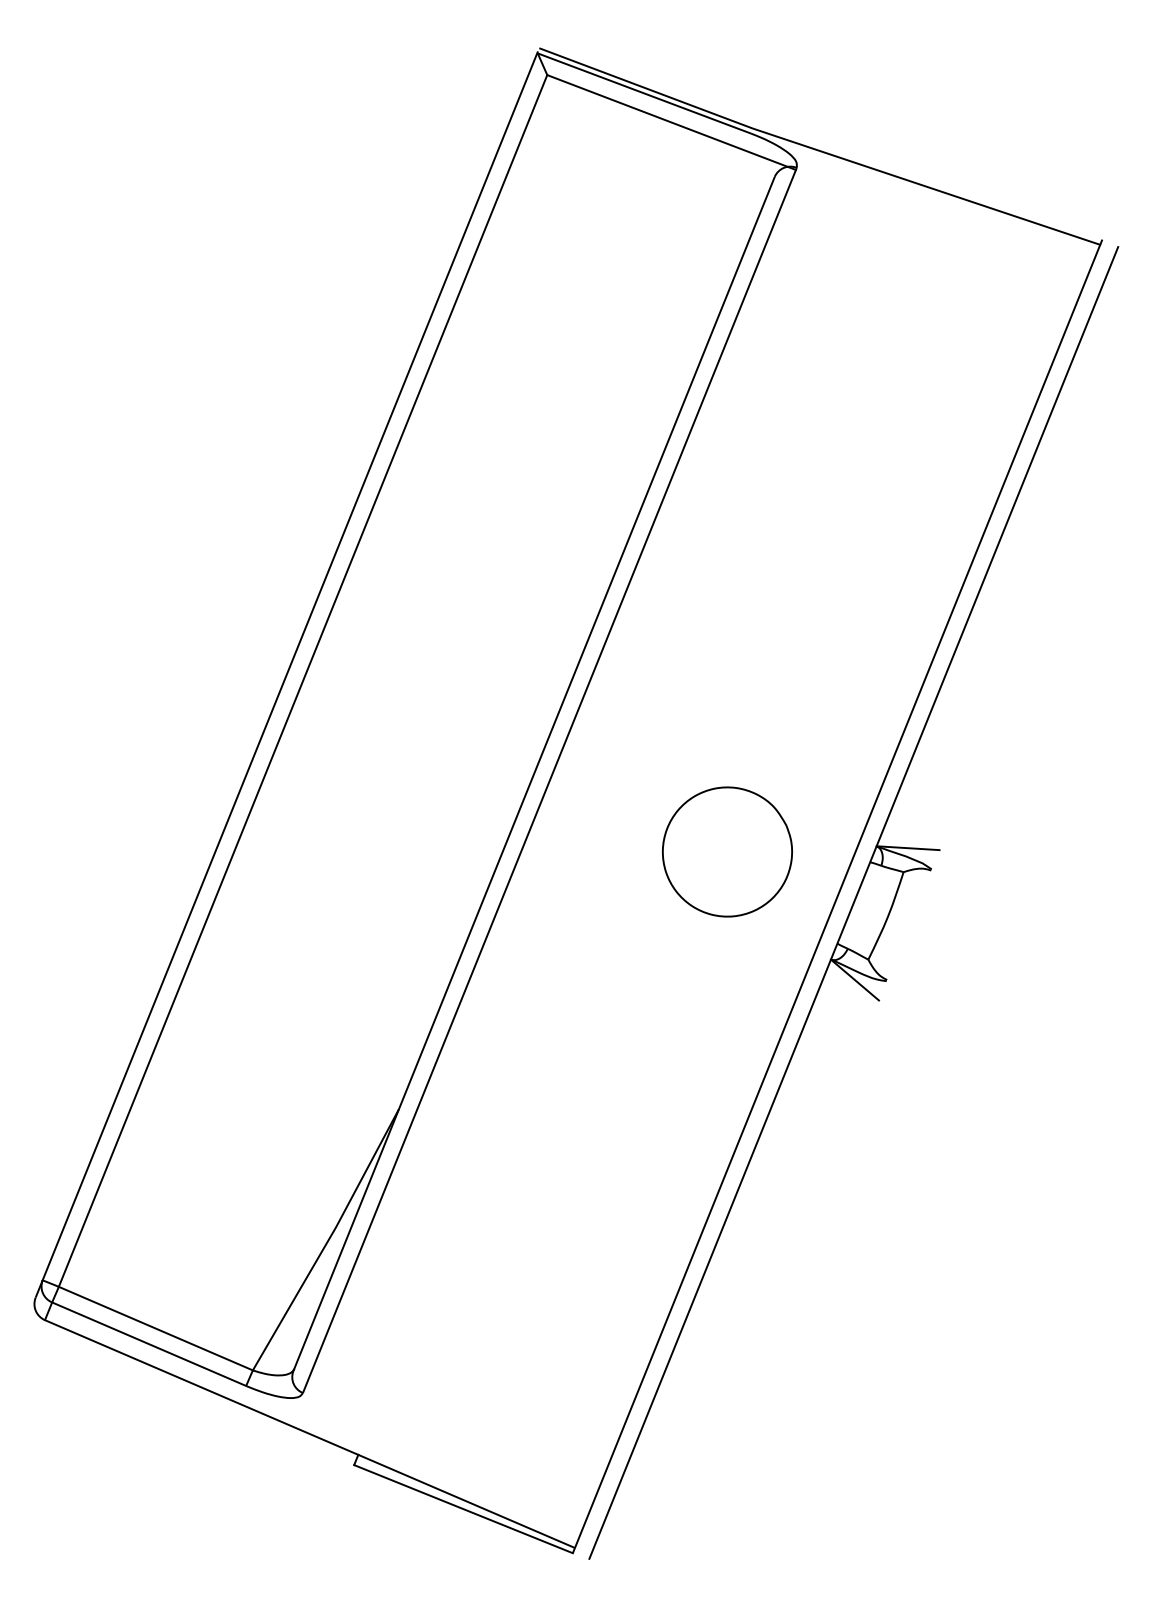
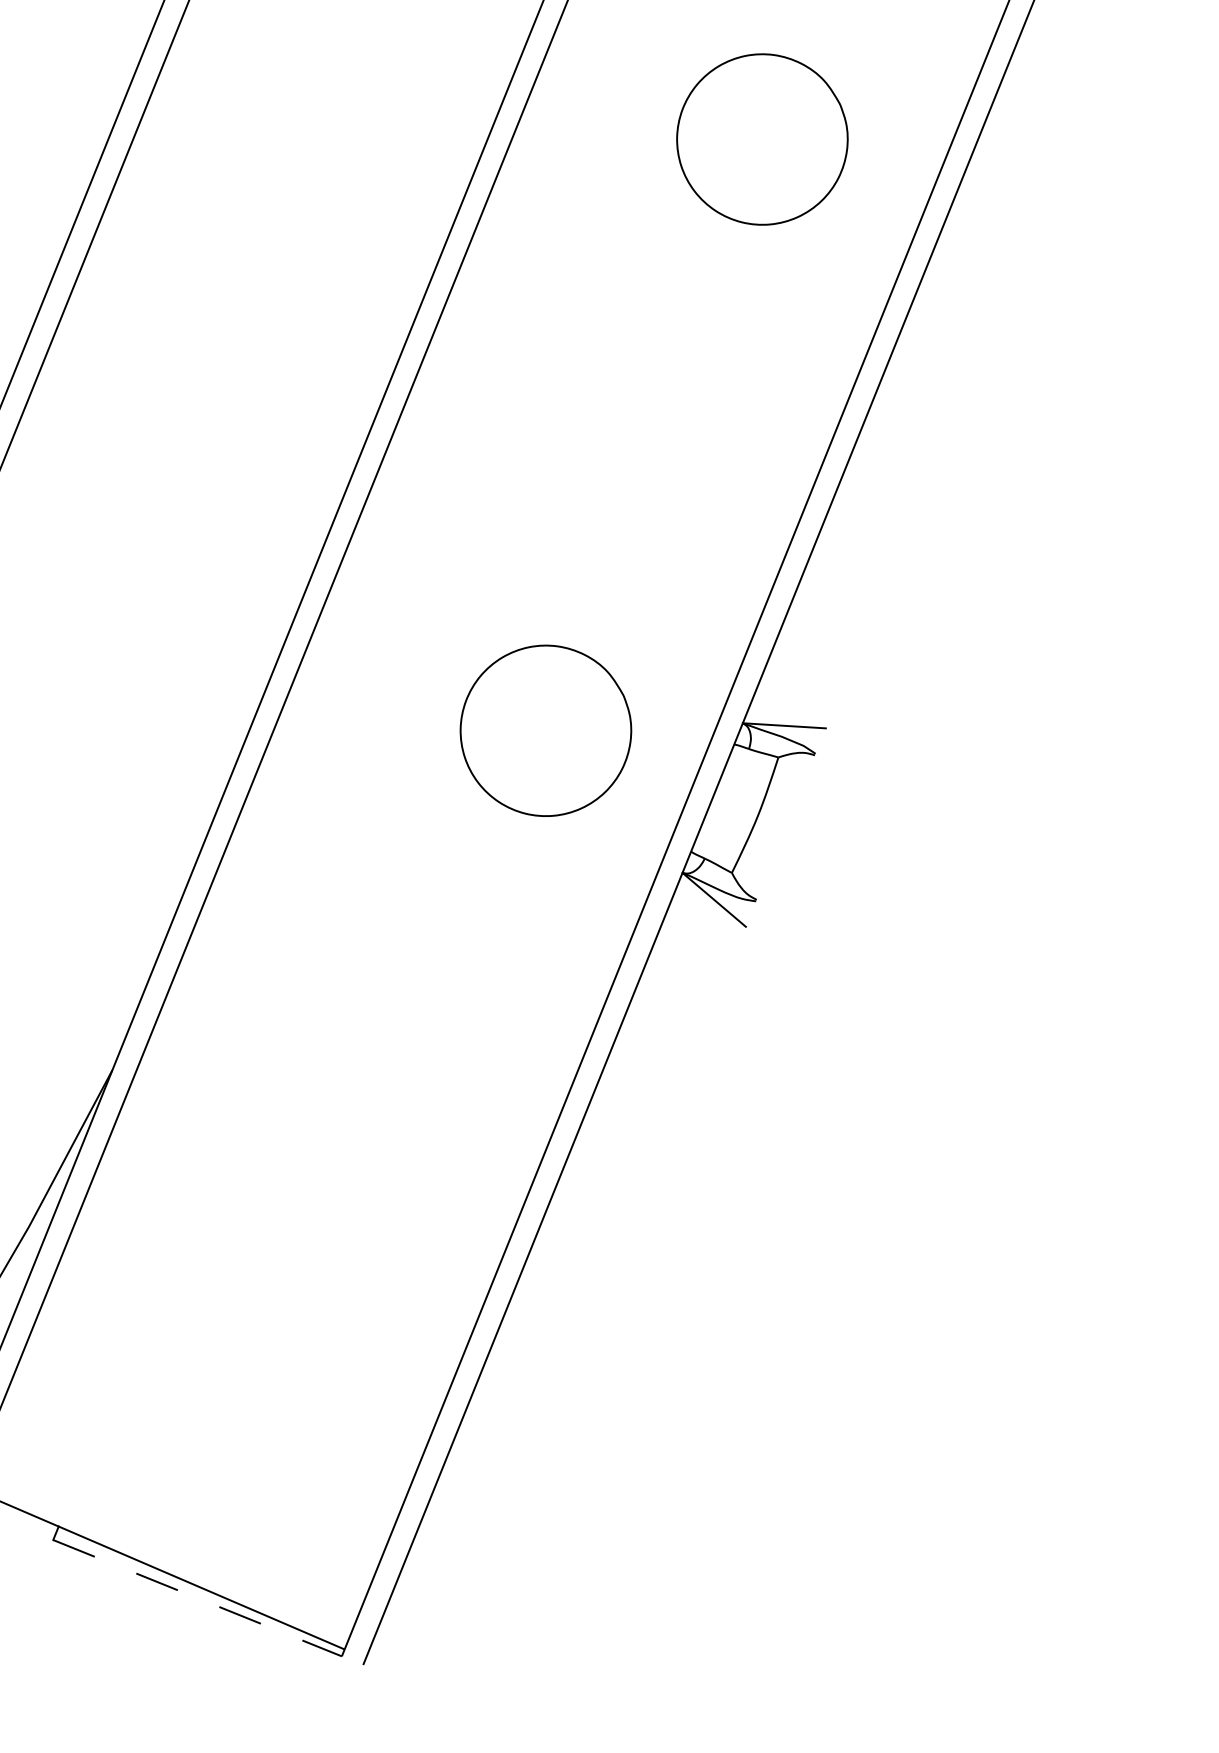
part: (891, 403) -> (762, 138), added
line: (463, 1509) -> (197, 1598), solid -> dashed

